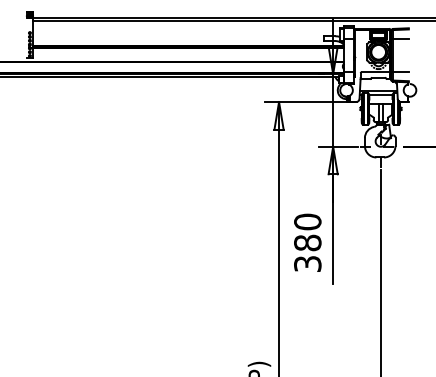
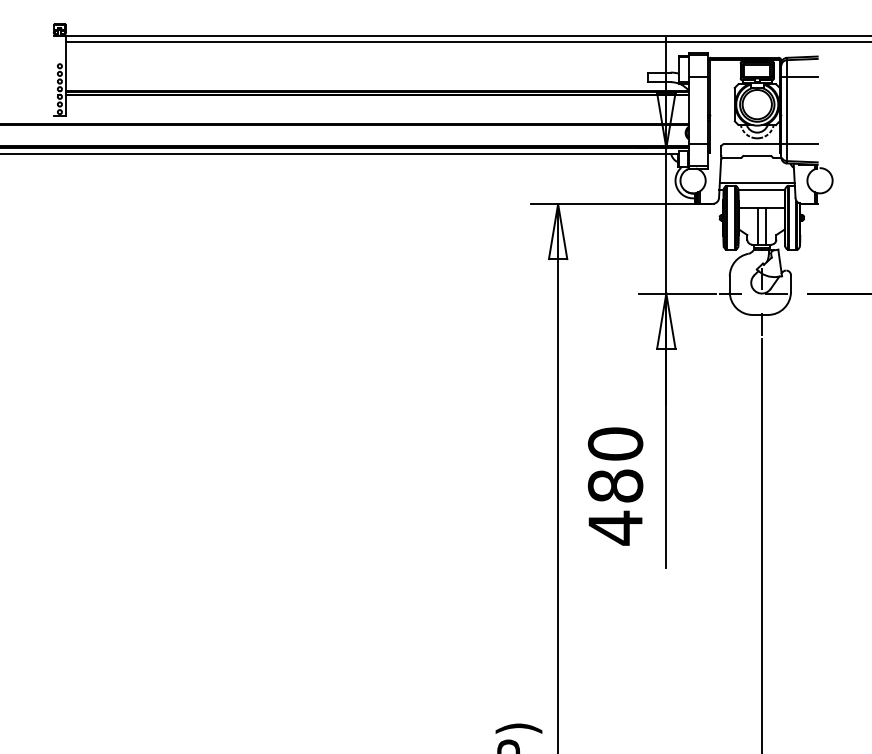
text: (307, 263) -> (614, 526), 380 -> 480

